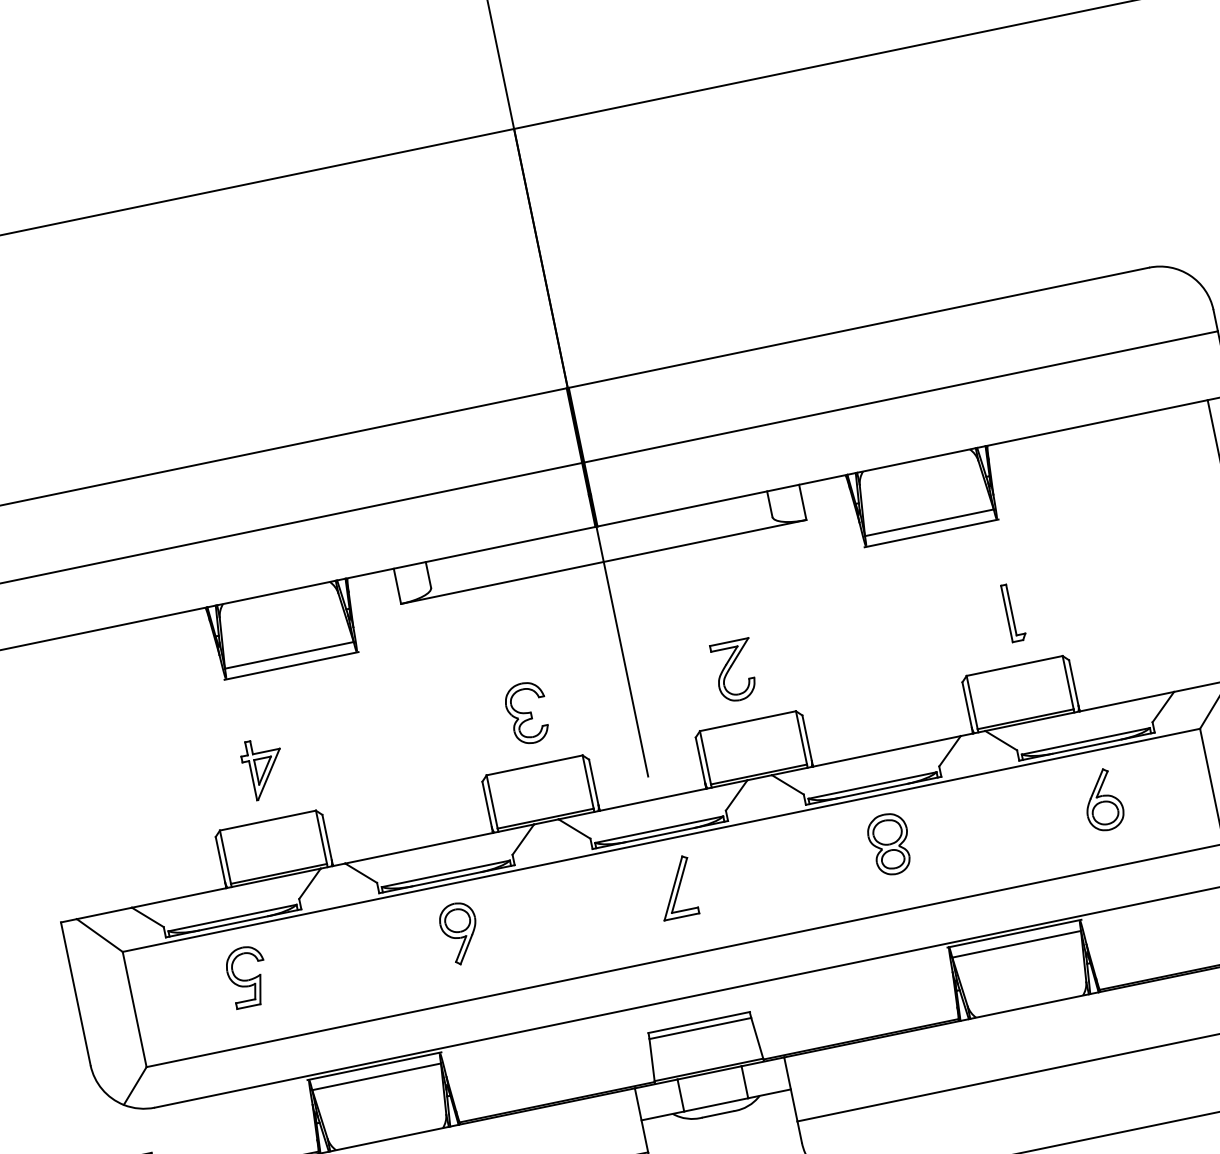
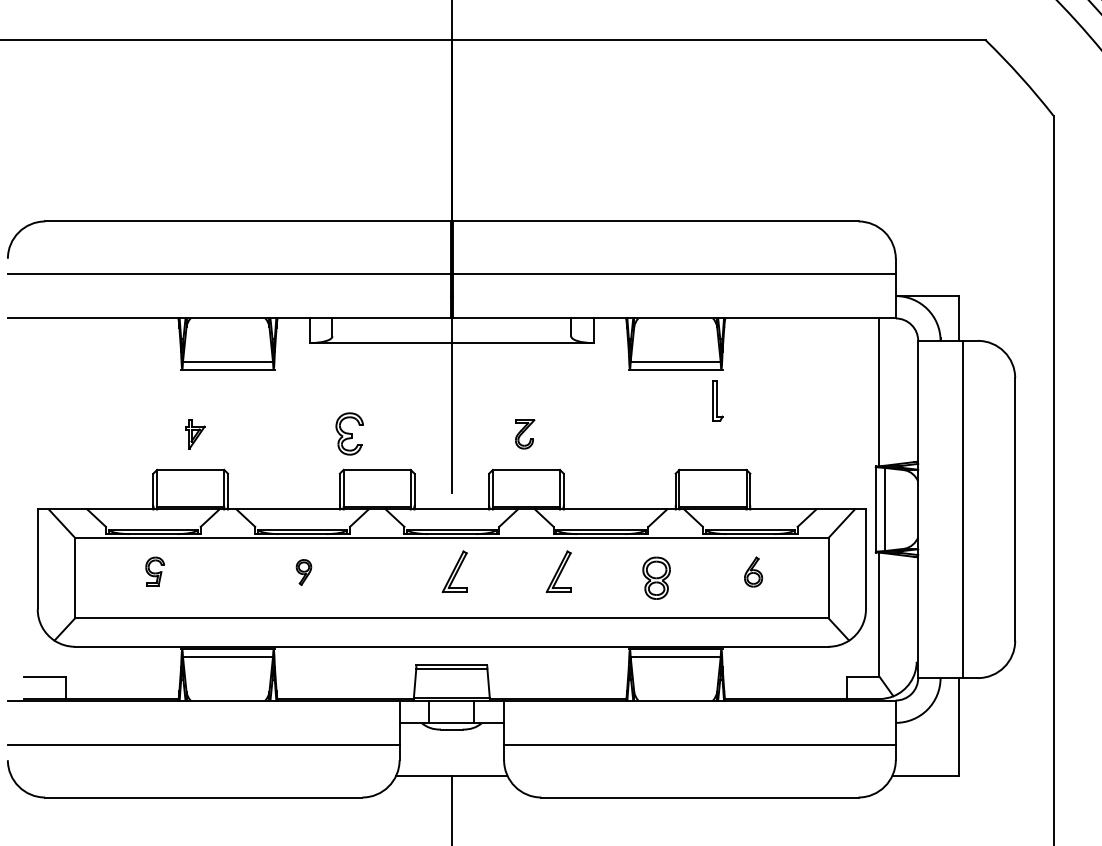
part: (1013, 611) -> (717, 400), moved
part: (734, 671) -> (524, 434), size x0.7
part: (527, 712) -> (349, 433), moved
part: (264, 768) -> (195, 434), size x0.7
part: (1102, 799) -> (753, 571), size x0.7
part: (889, 843) -> (656, 577), moved
part: (823, 856) -> (558, 571), added
part: (459, 933) -> (303, 572), size x0.6
part: (246, 976) -> (154, 571), size x0.7

